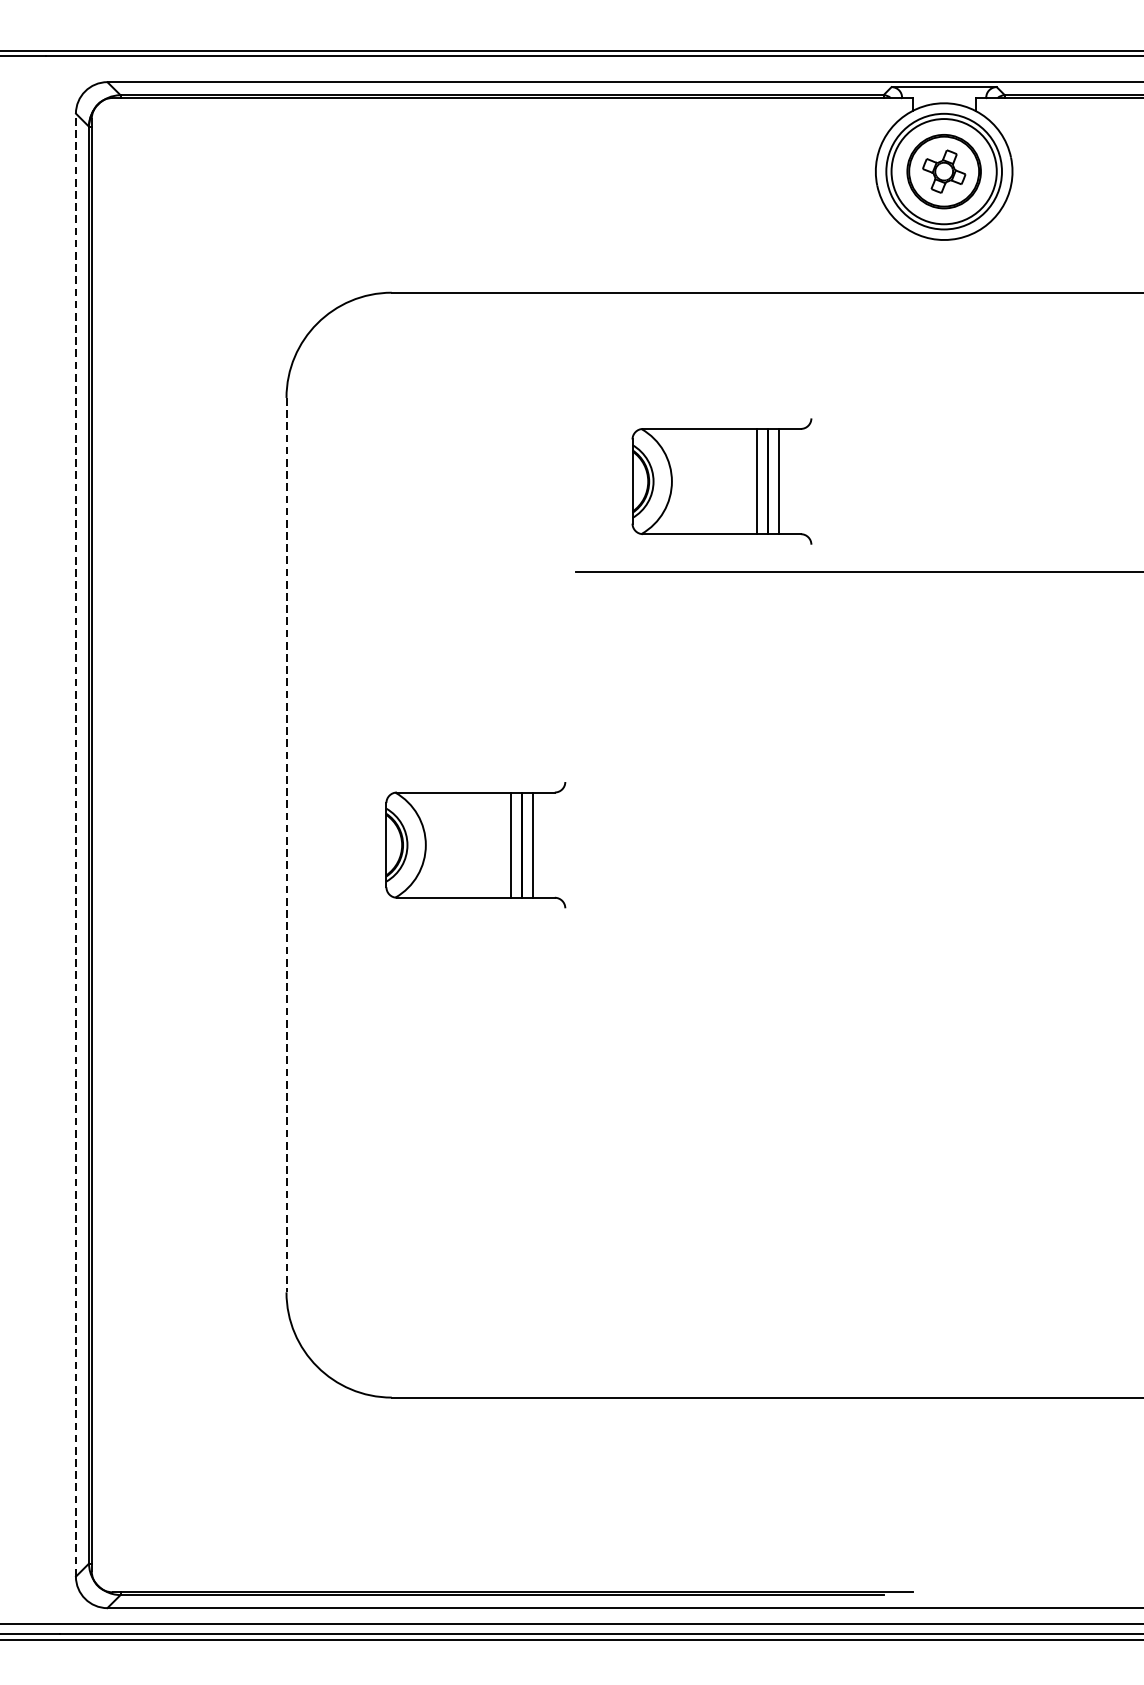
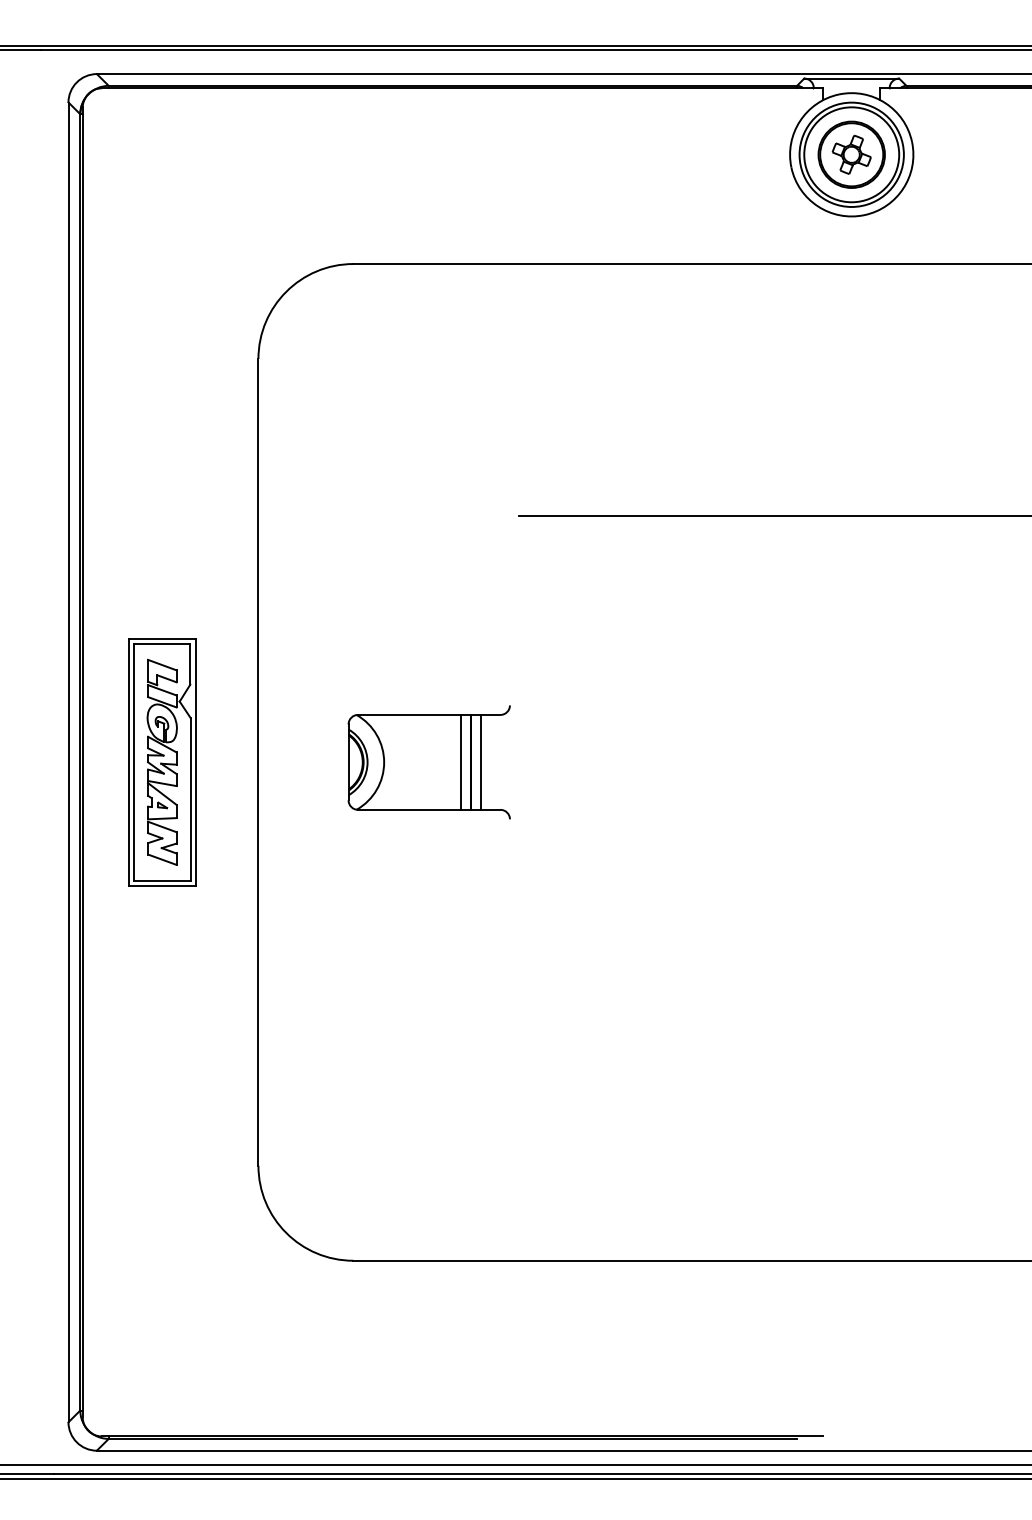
part: (721, 481) -> (650, 434), removed
line: (75, 845) -> (68, 762), dashed -> solid
part: (180, 845) -> (162, 762), added
line: (286, 845) -> (258, 762), dashed -> solid

